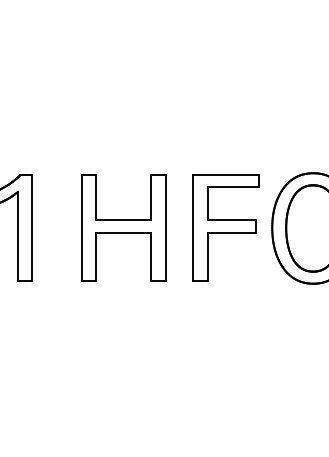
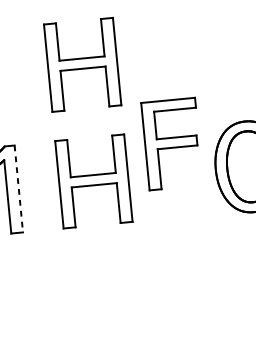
part: (123, 85) -> (82, 64), added
part: (225, 227) -> (172, 143), moved
line: (32, 228) -> (19, 189), solid -> dashed

